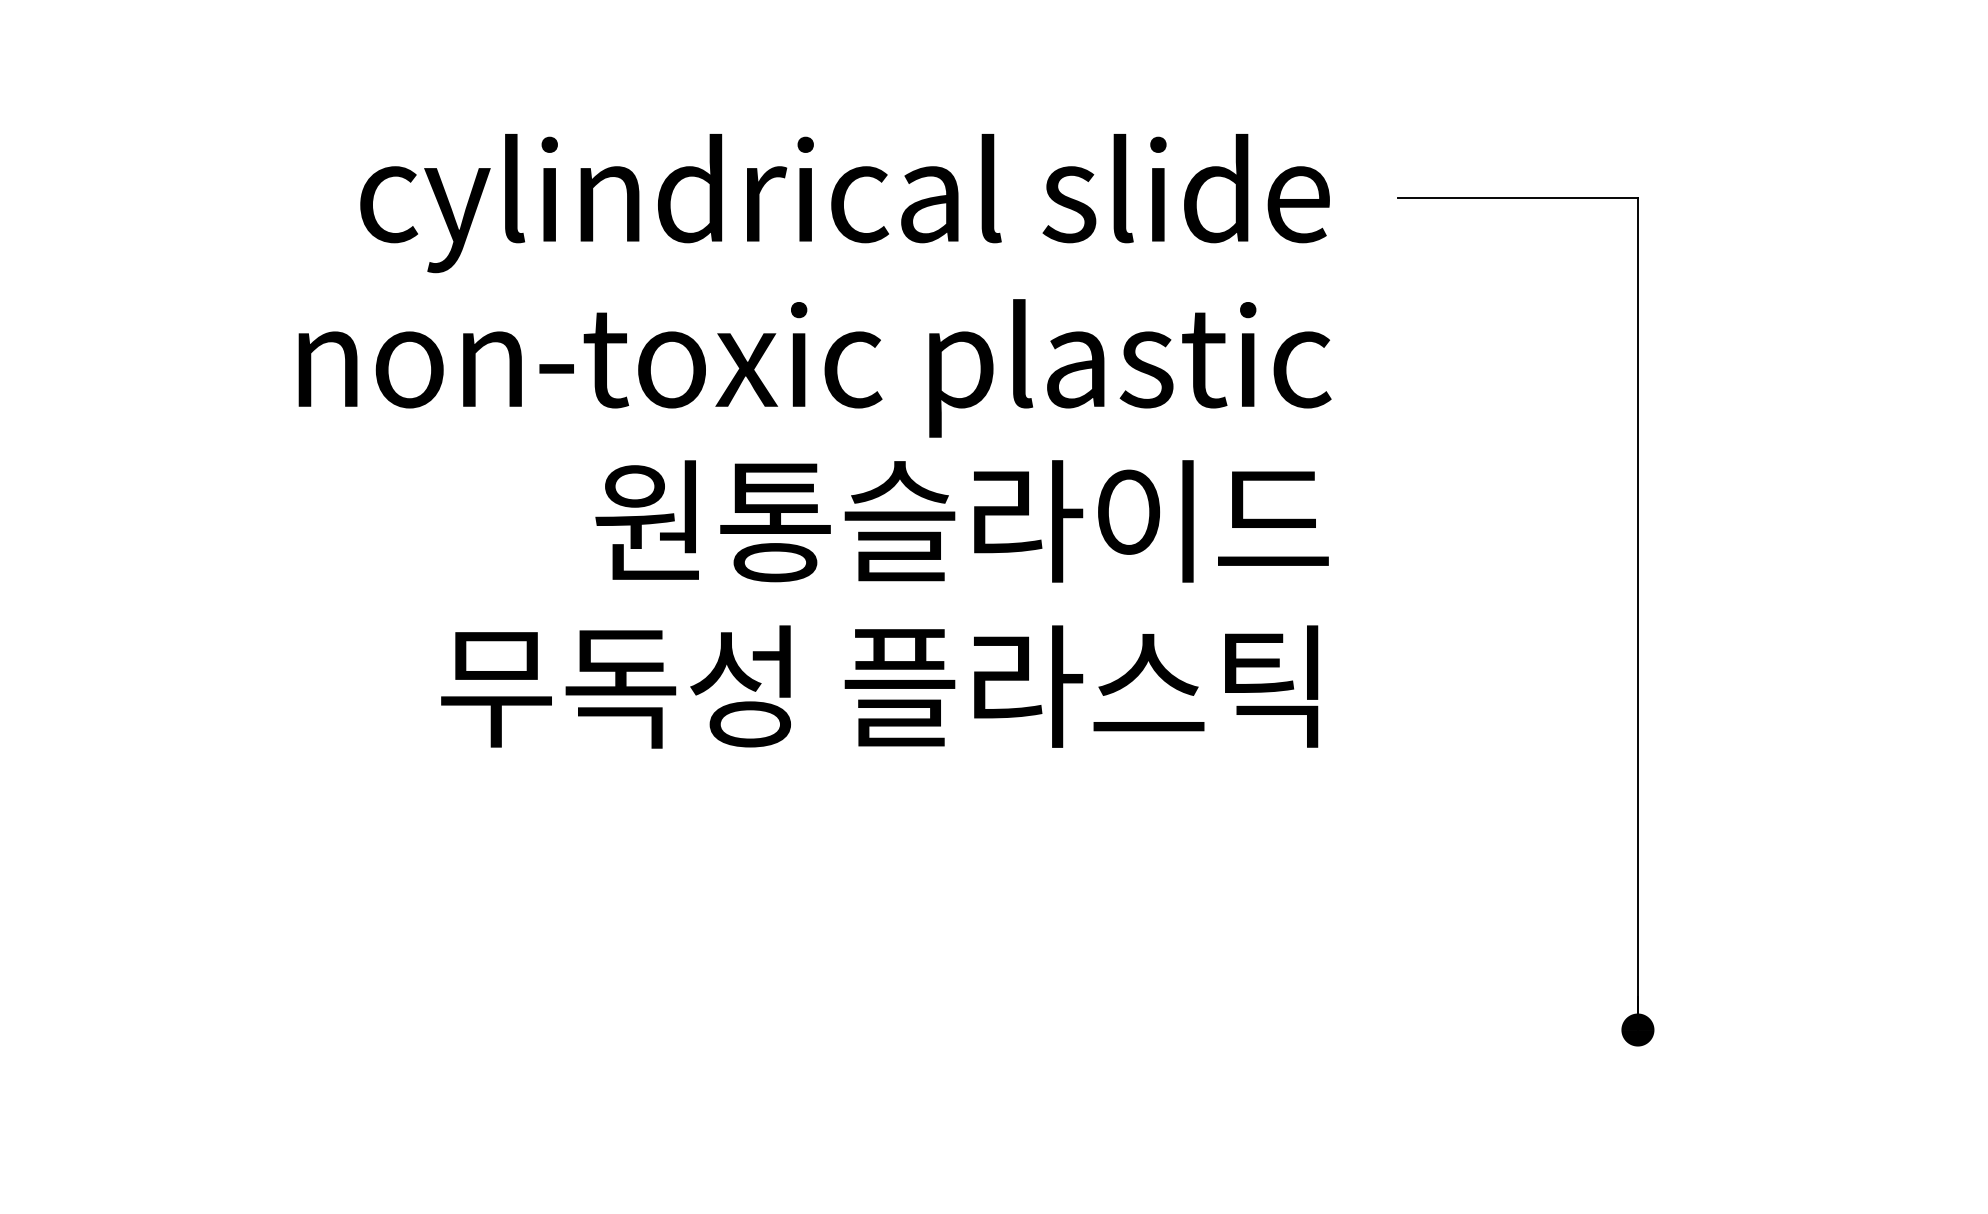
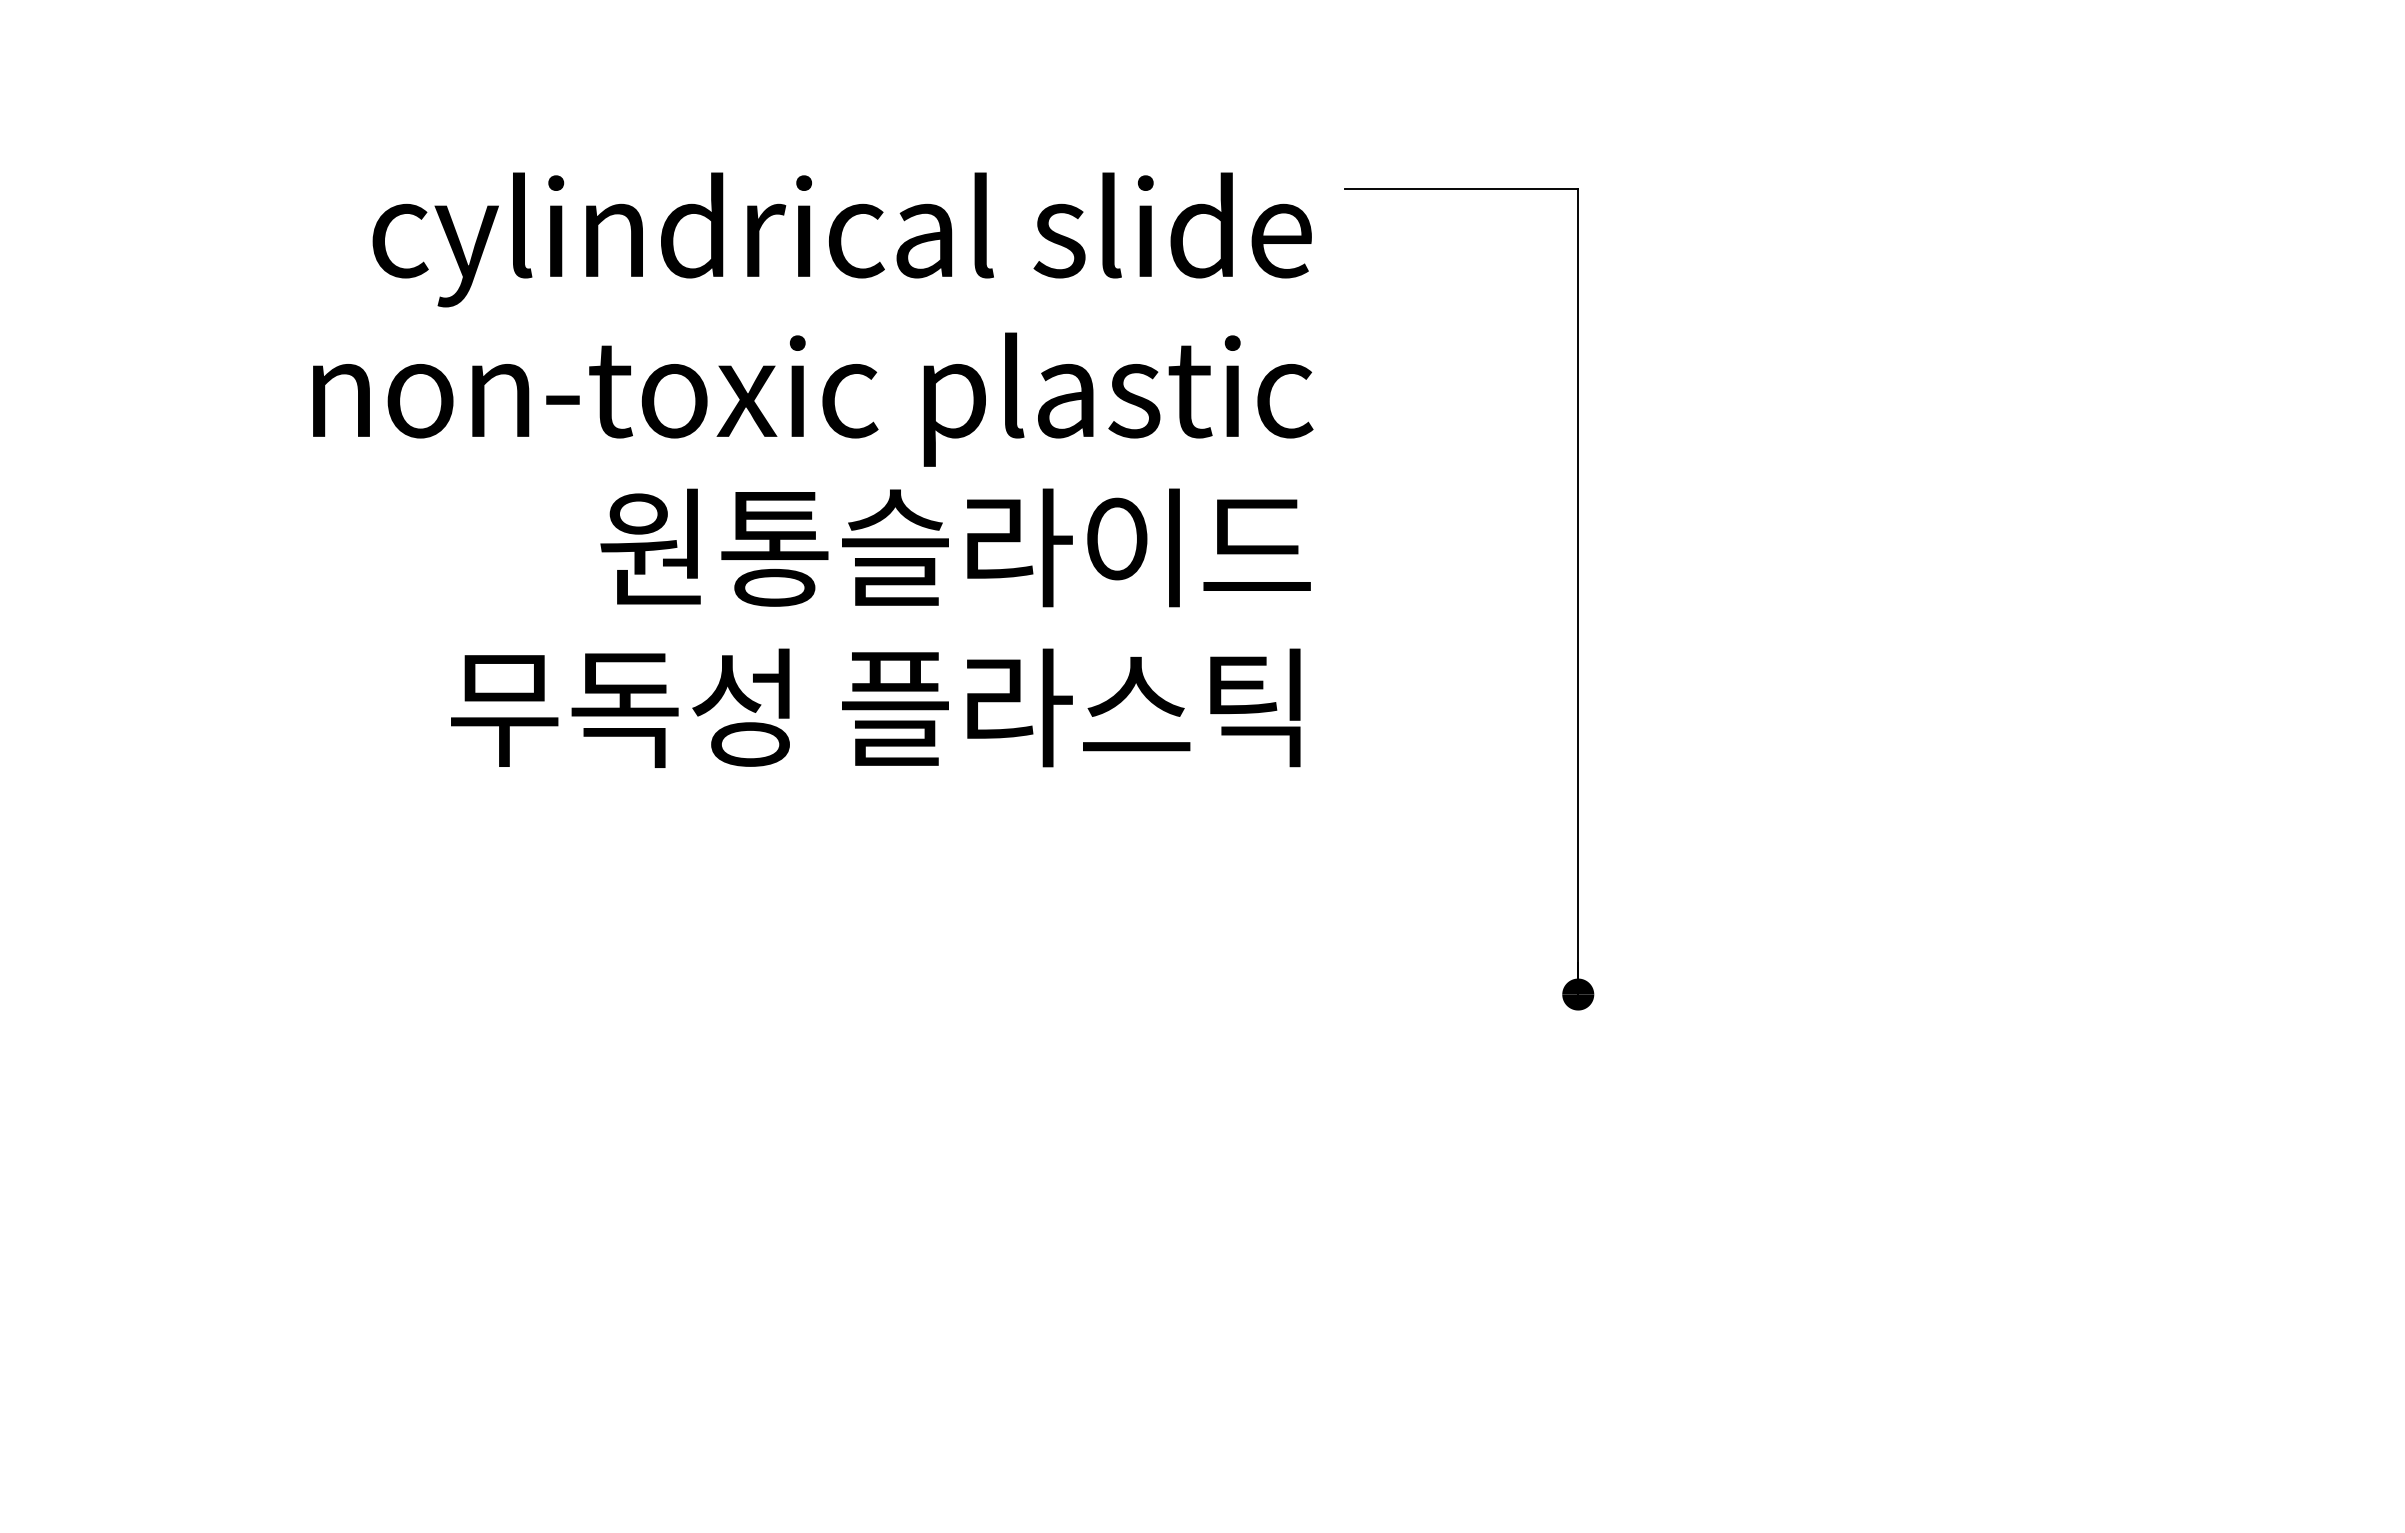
text: (815, 440) -> (813, 469), moved

